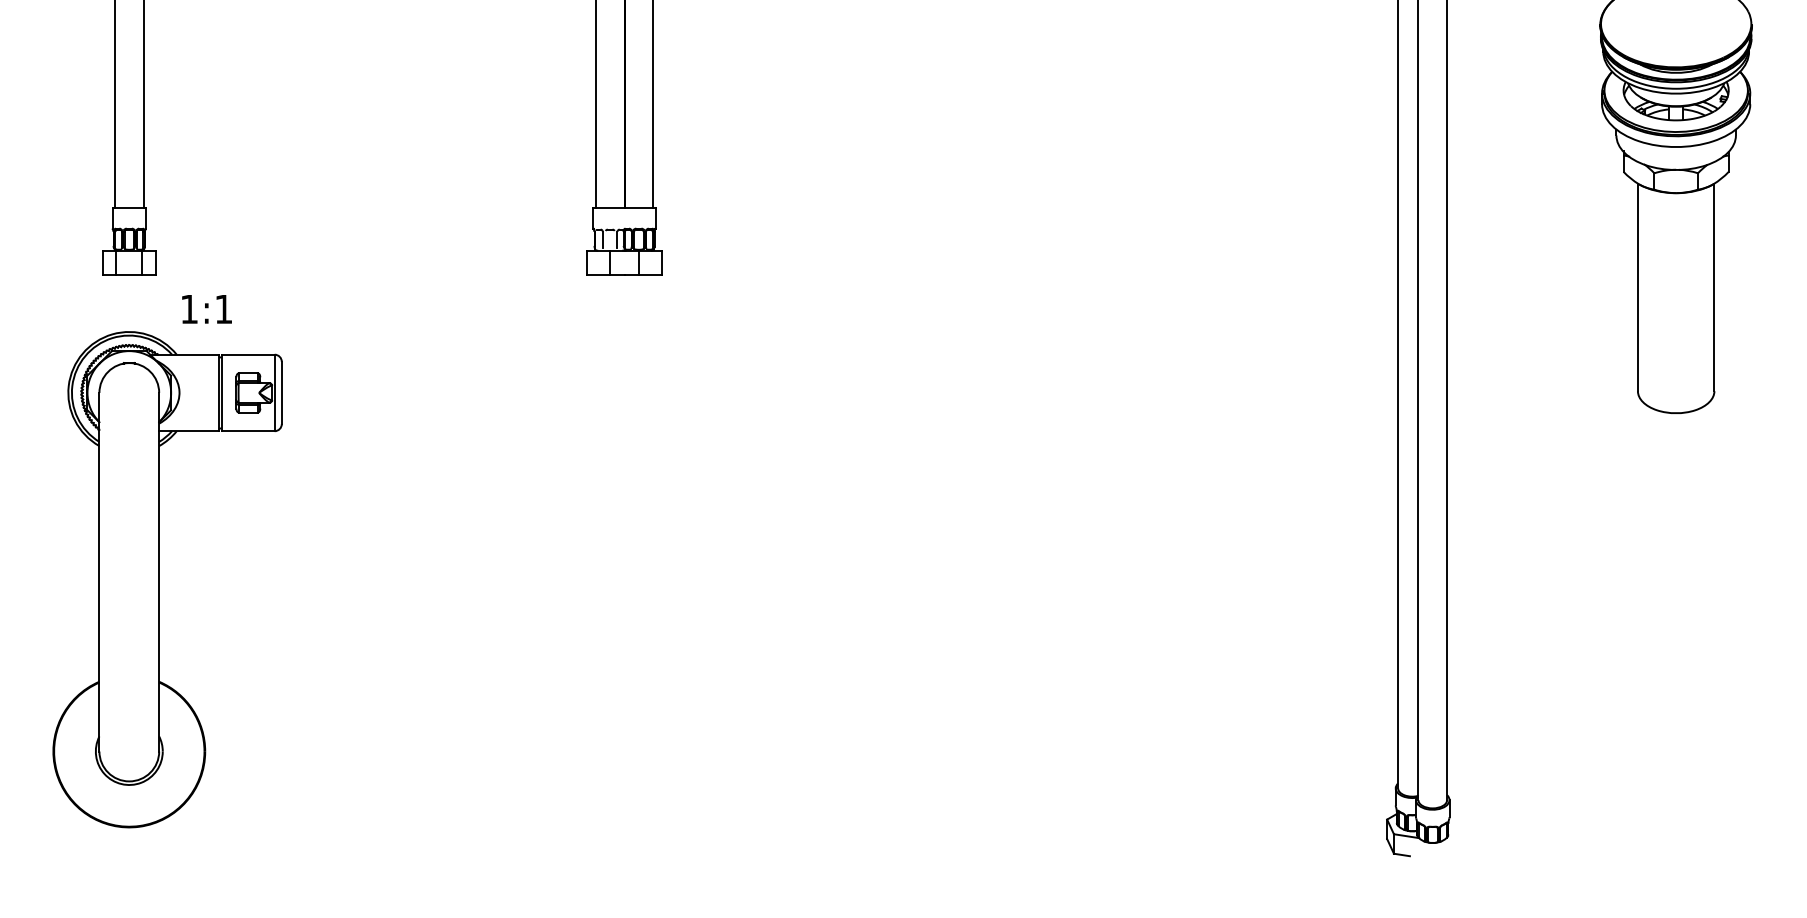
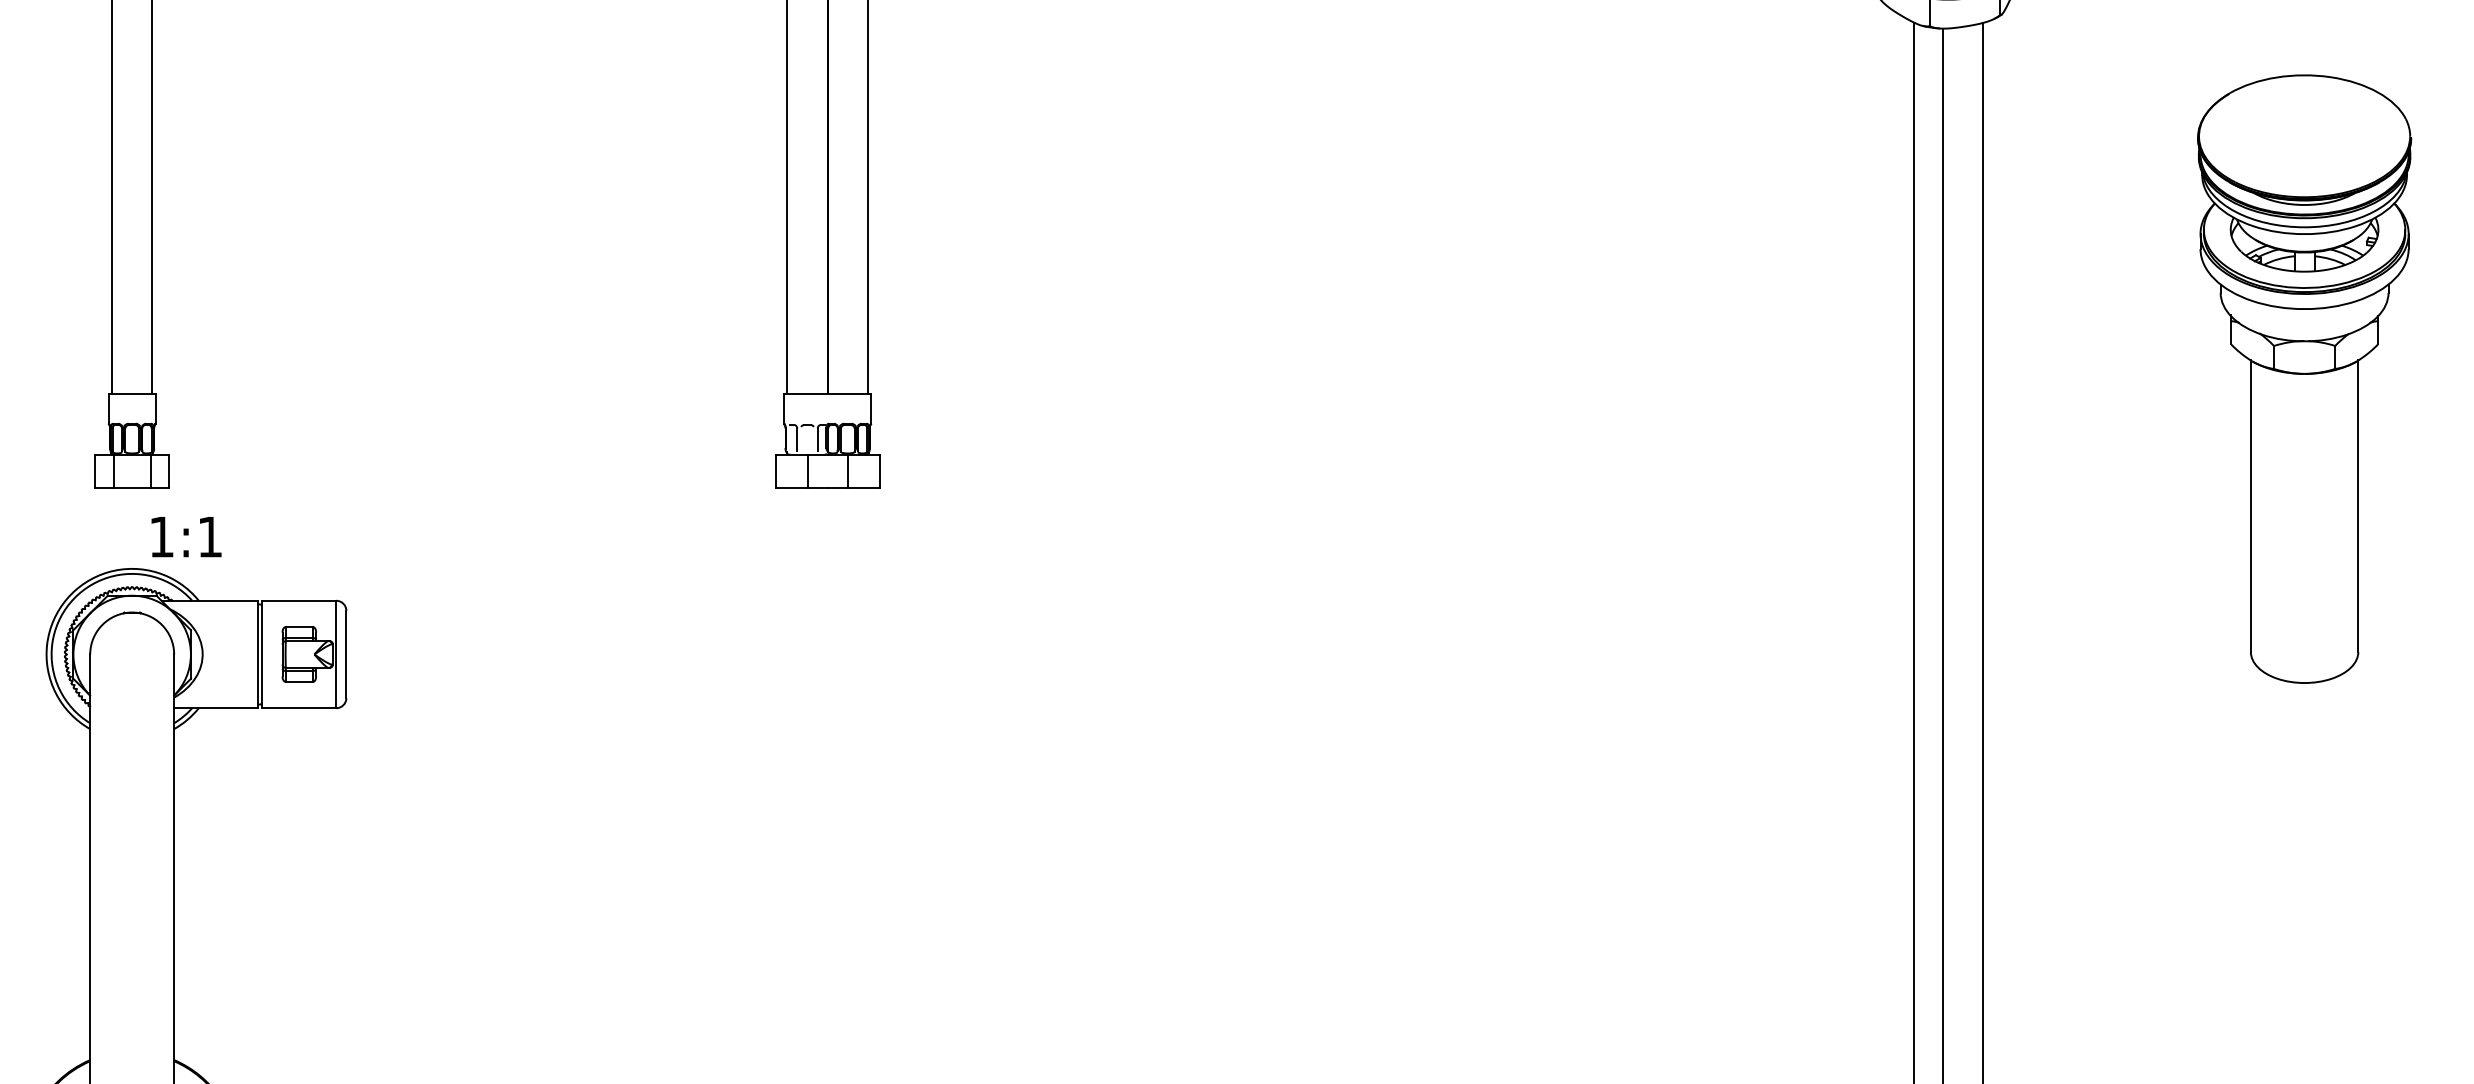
text: (206, 309) -> (185, 537), moved

